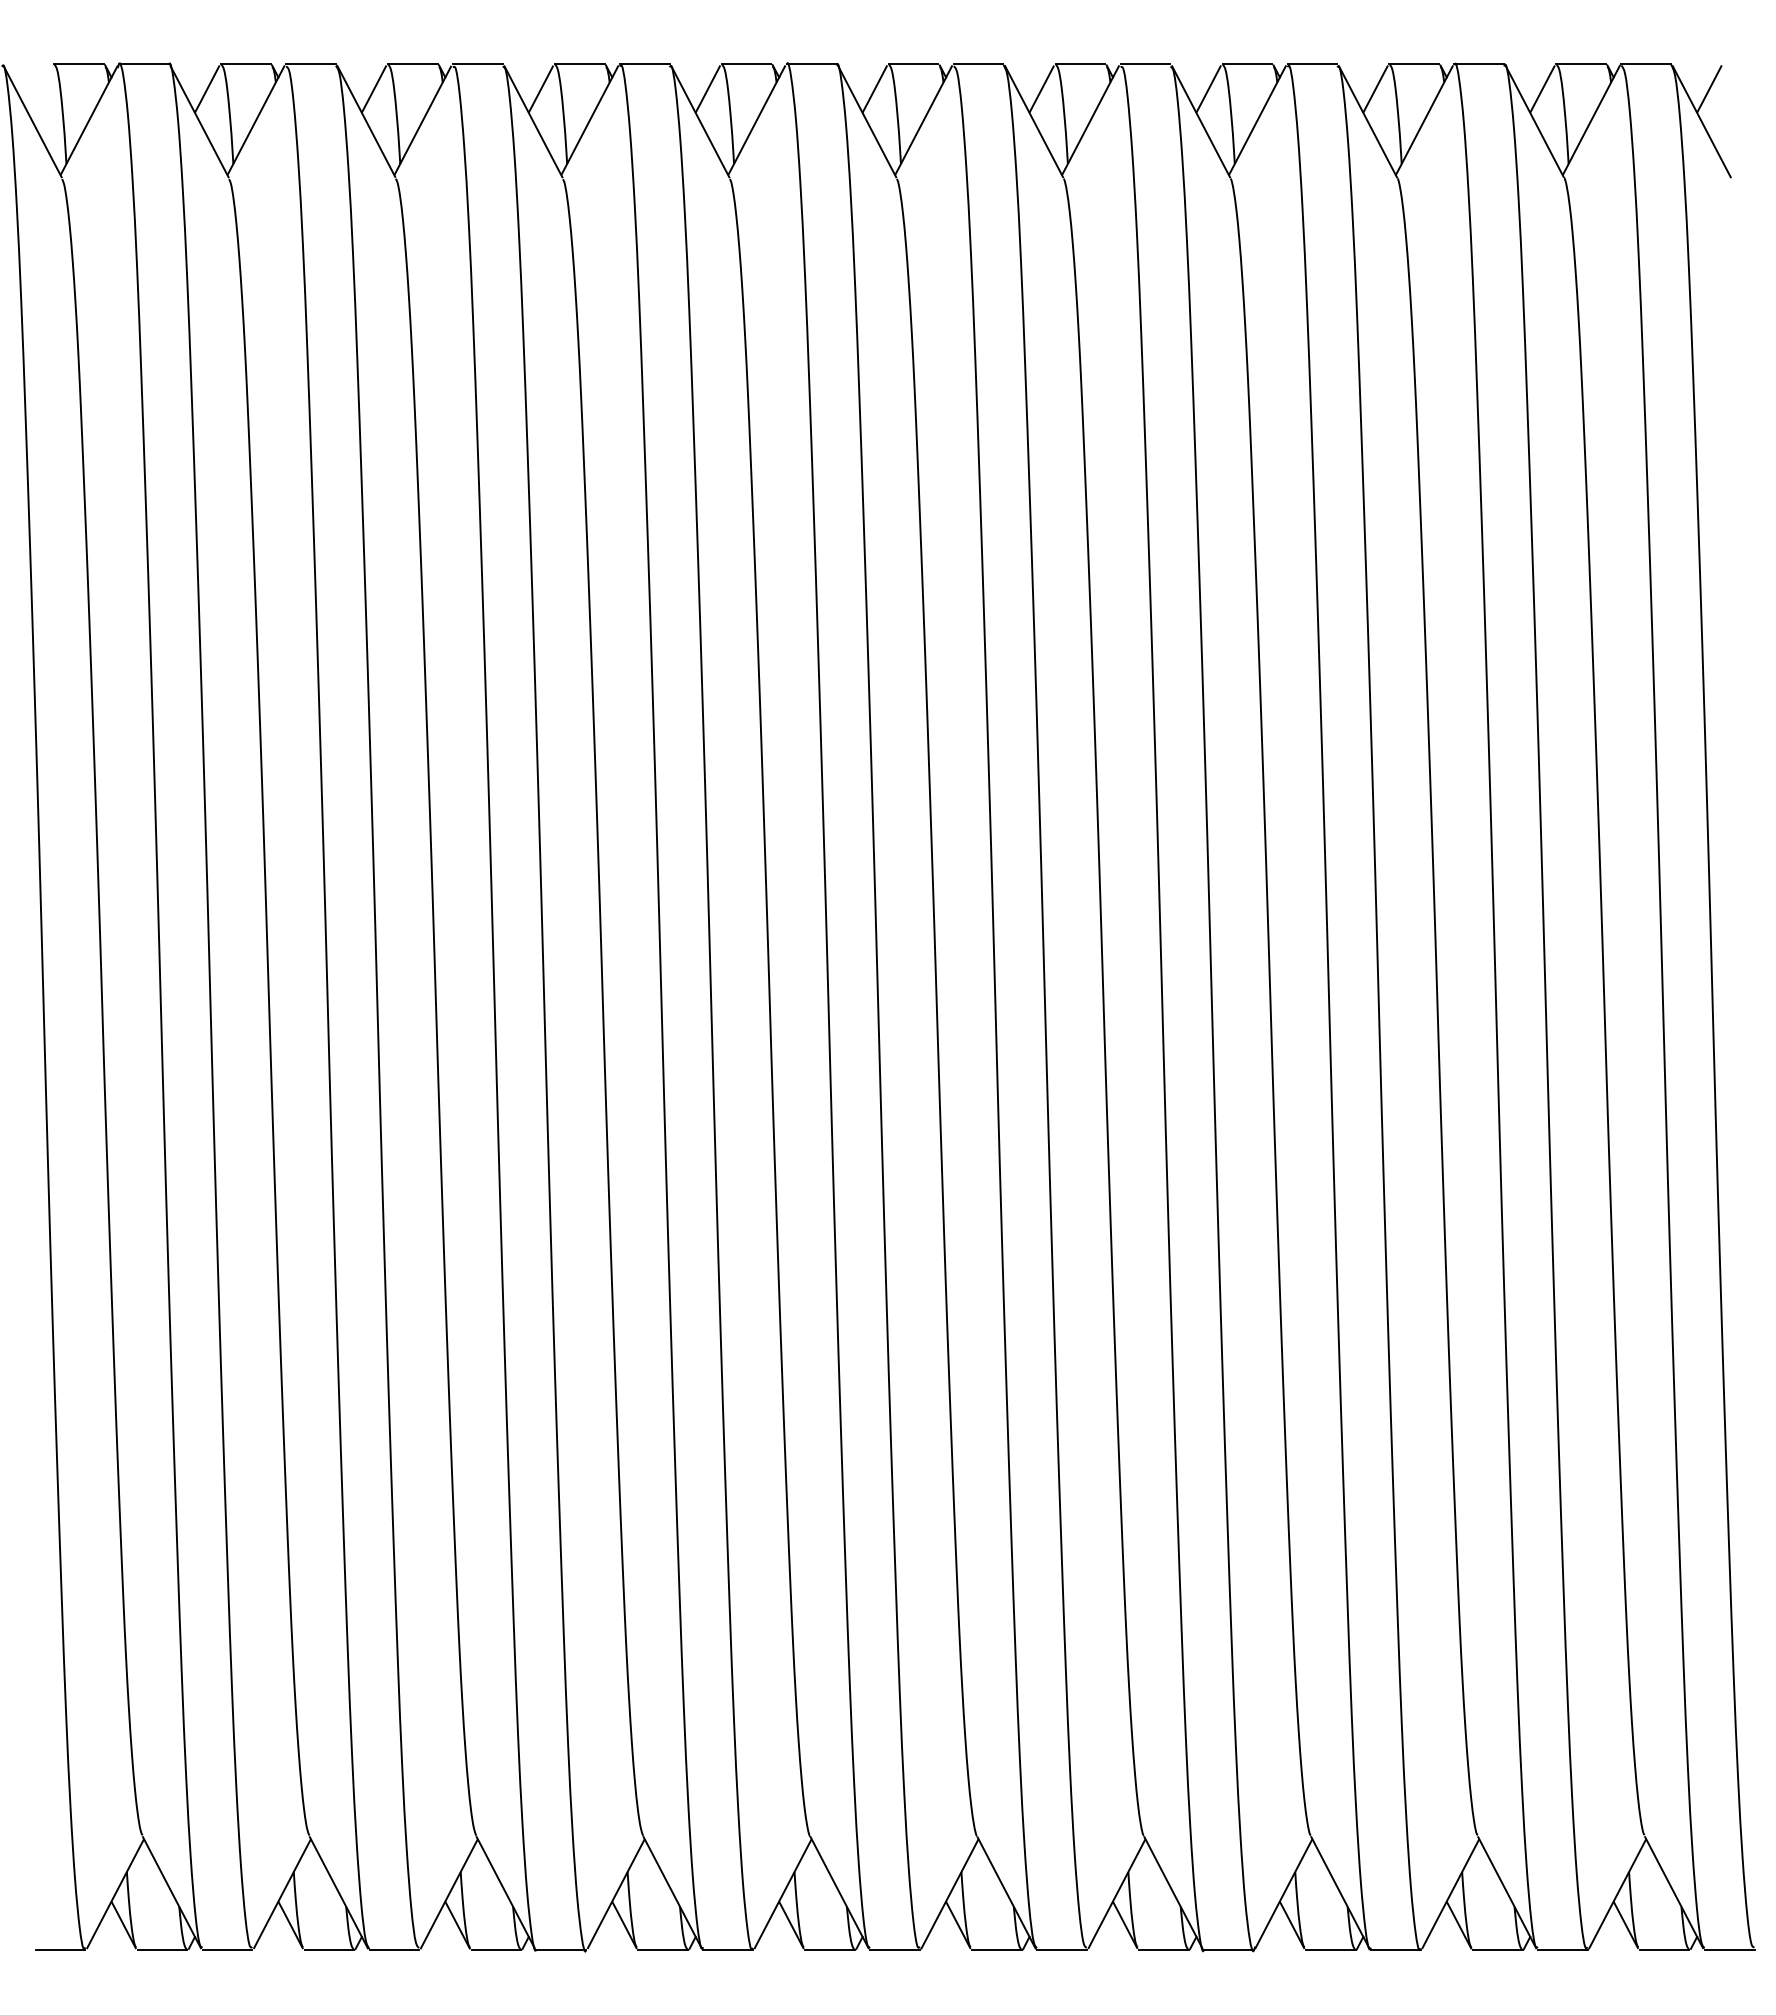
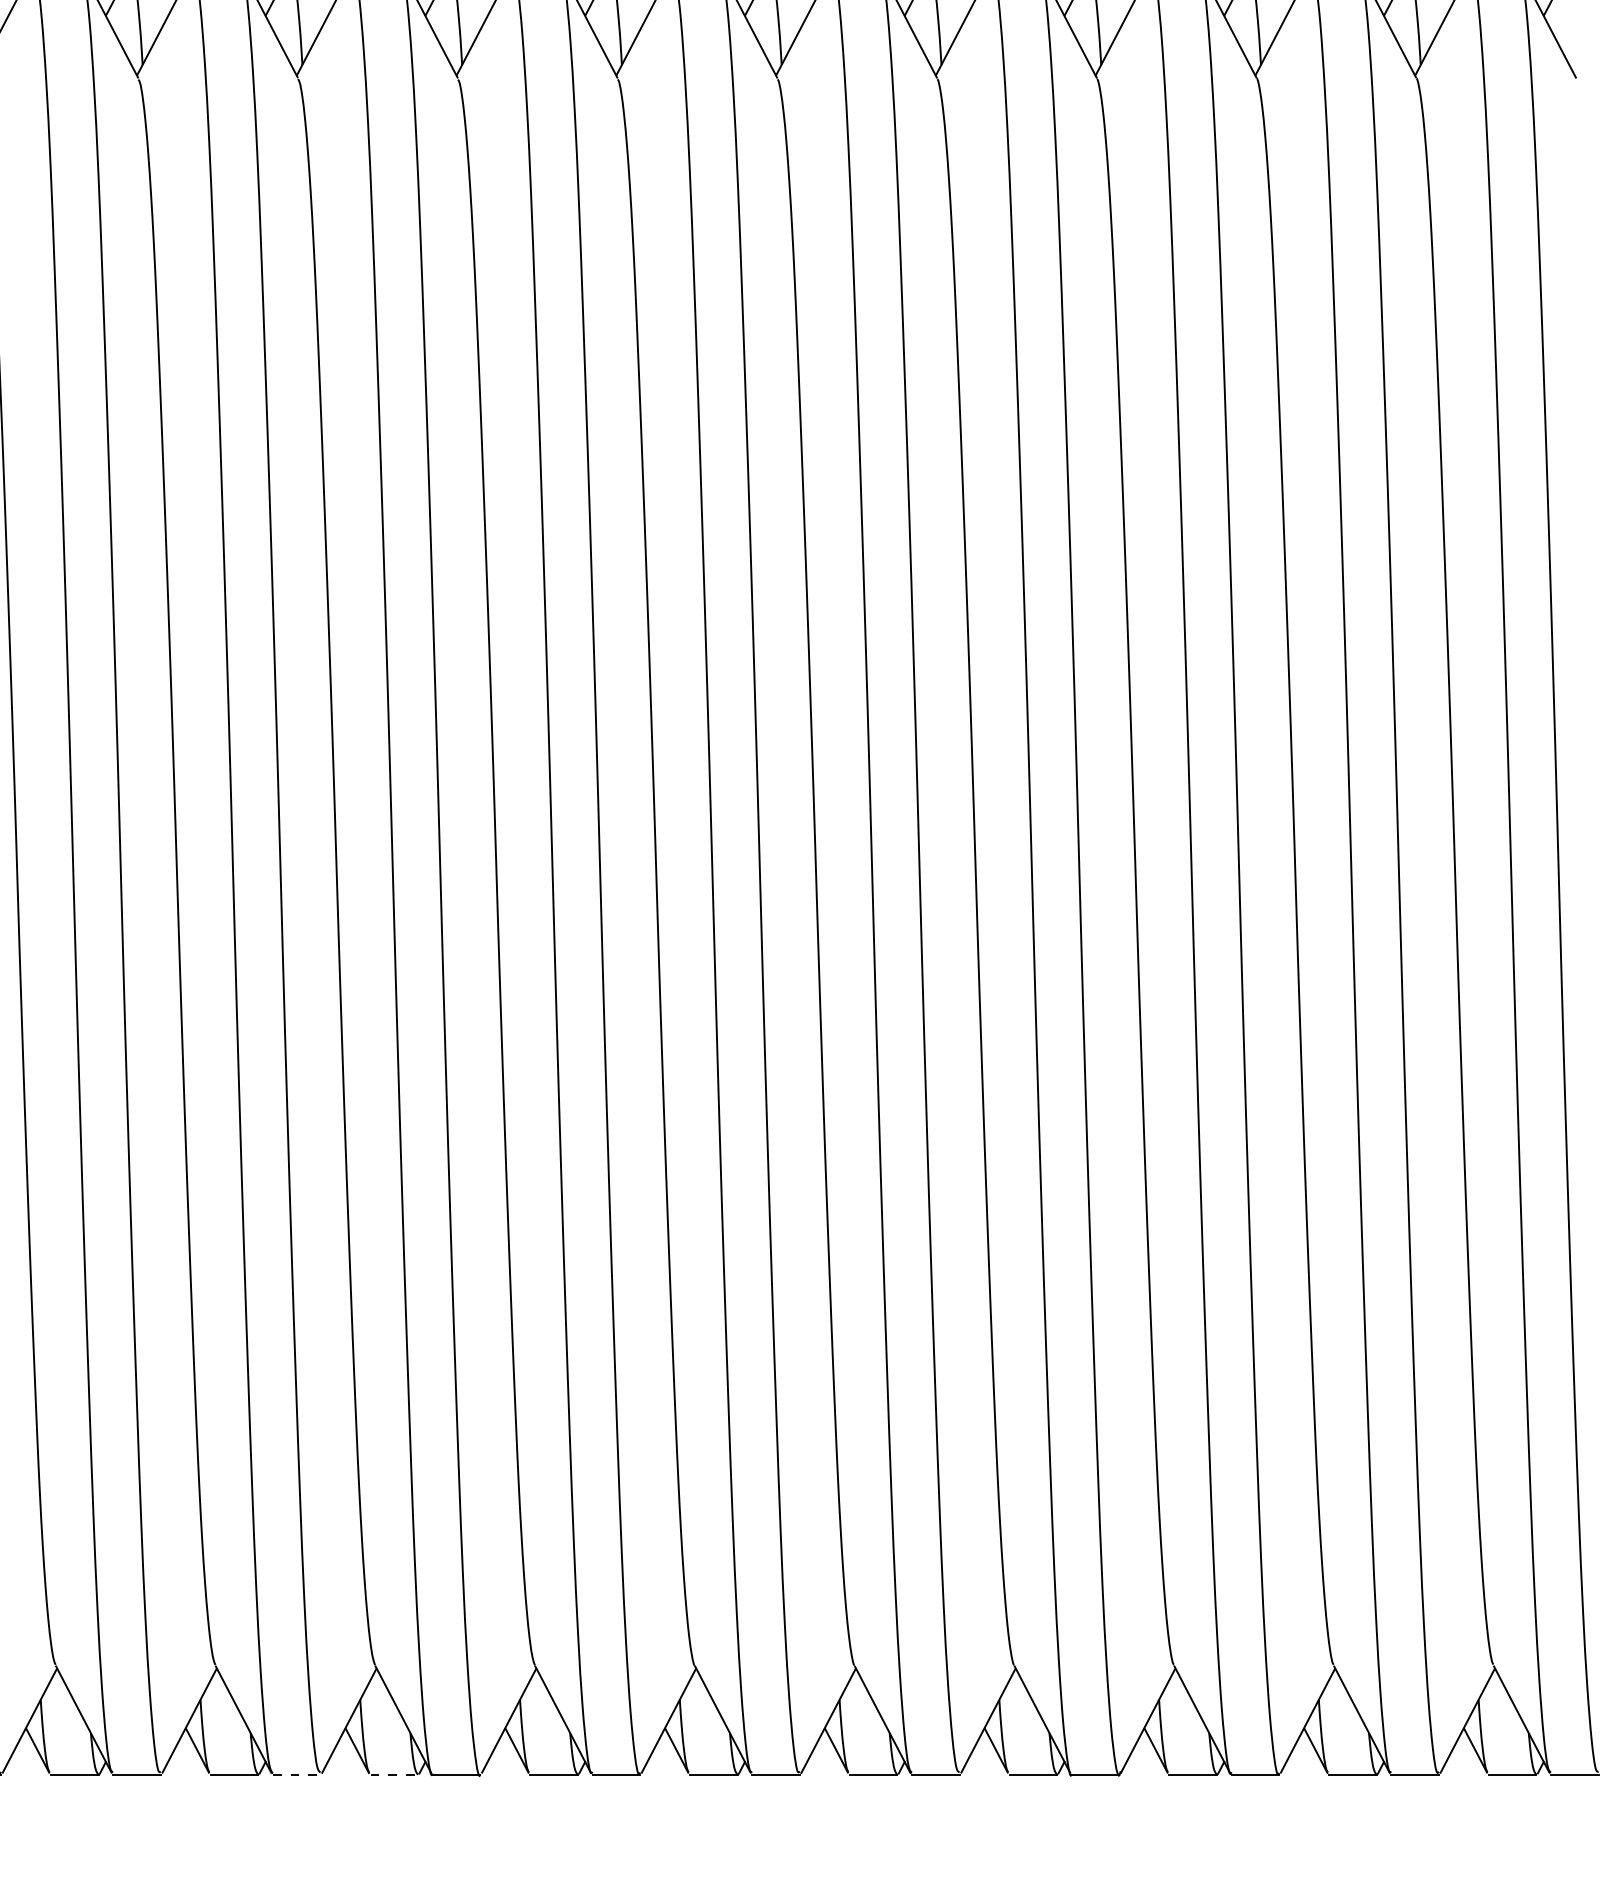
line: (394, 1950) -> (296, 1774), solid -> dashed
line: (496, 1950) -> (394, 1774), solid -> dashed

